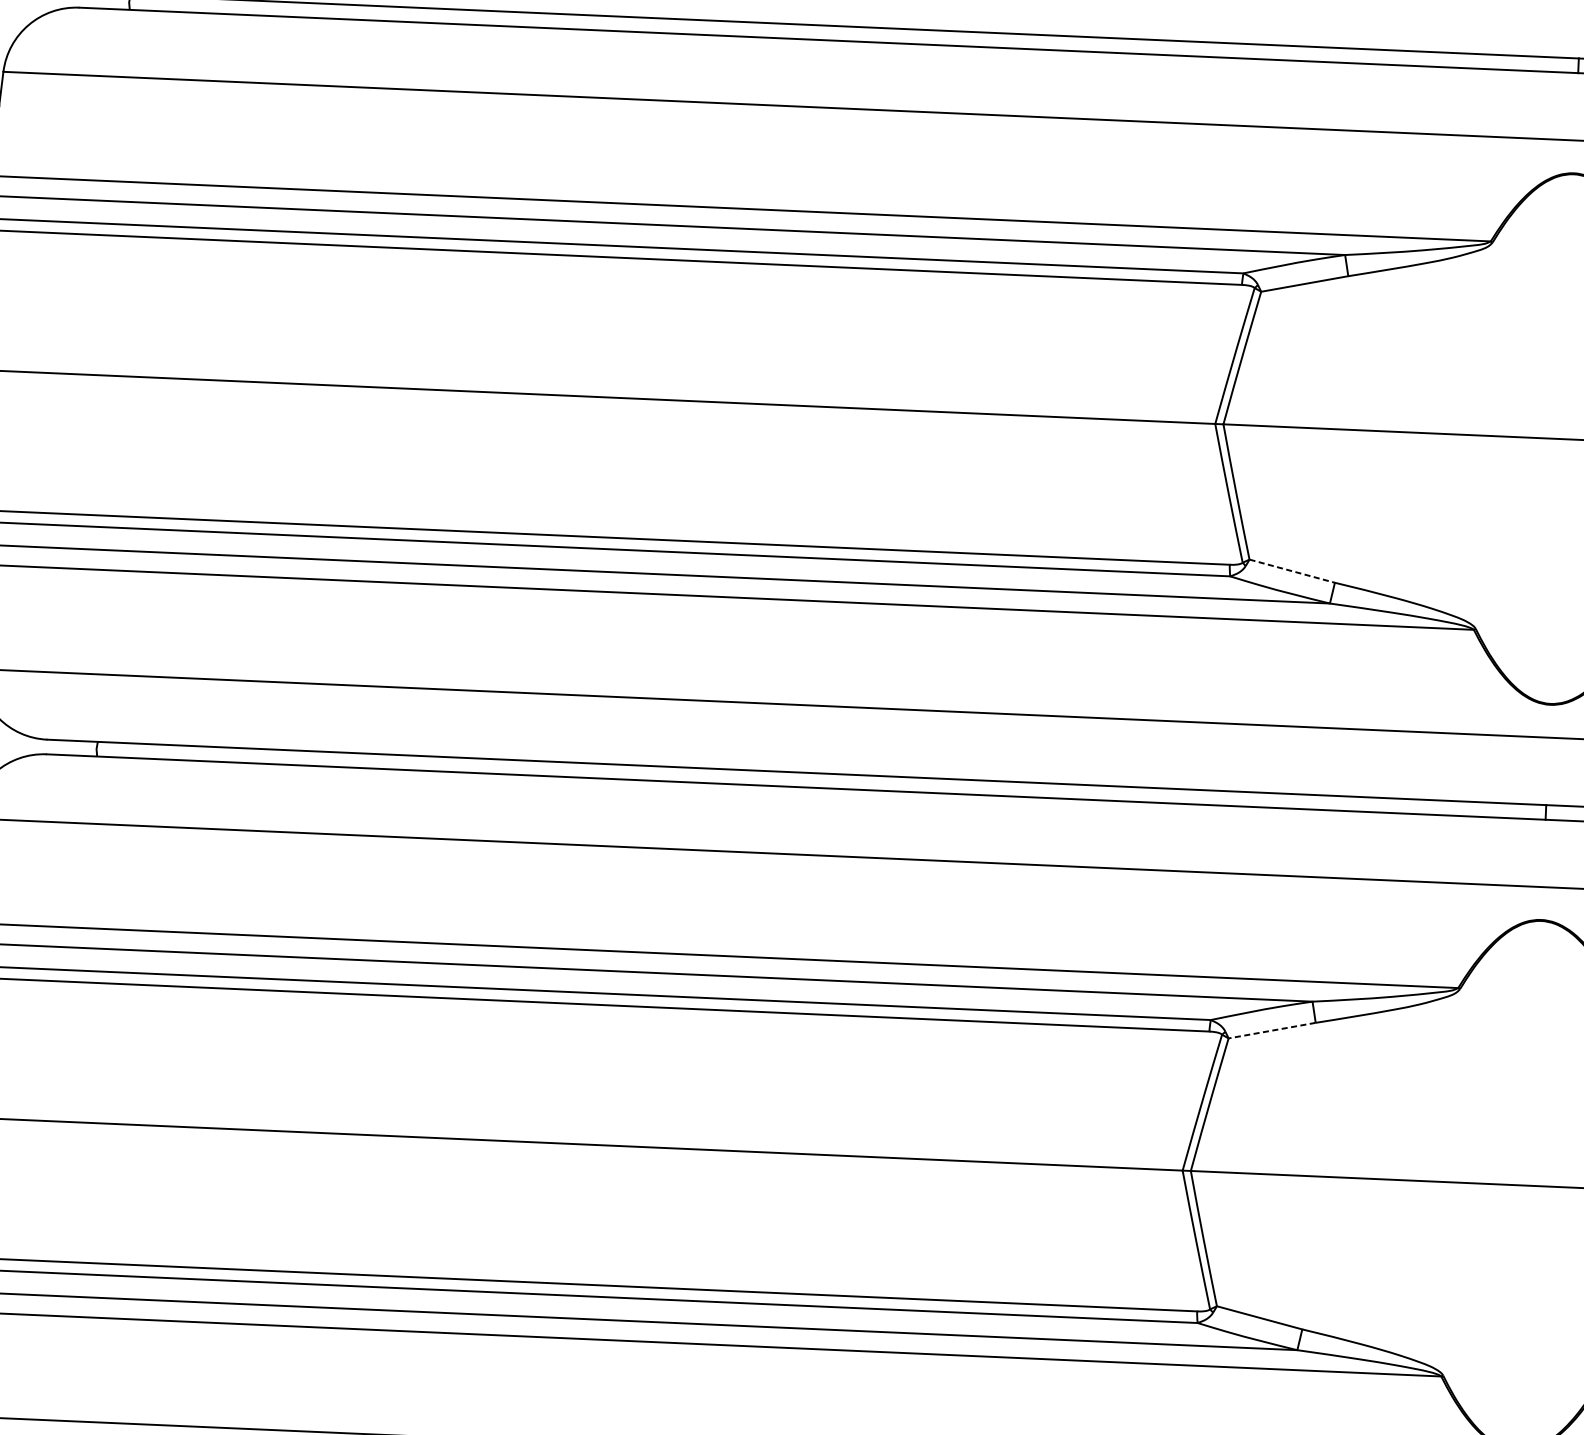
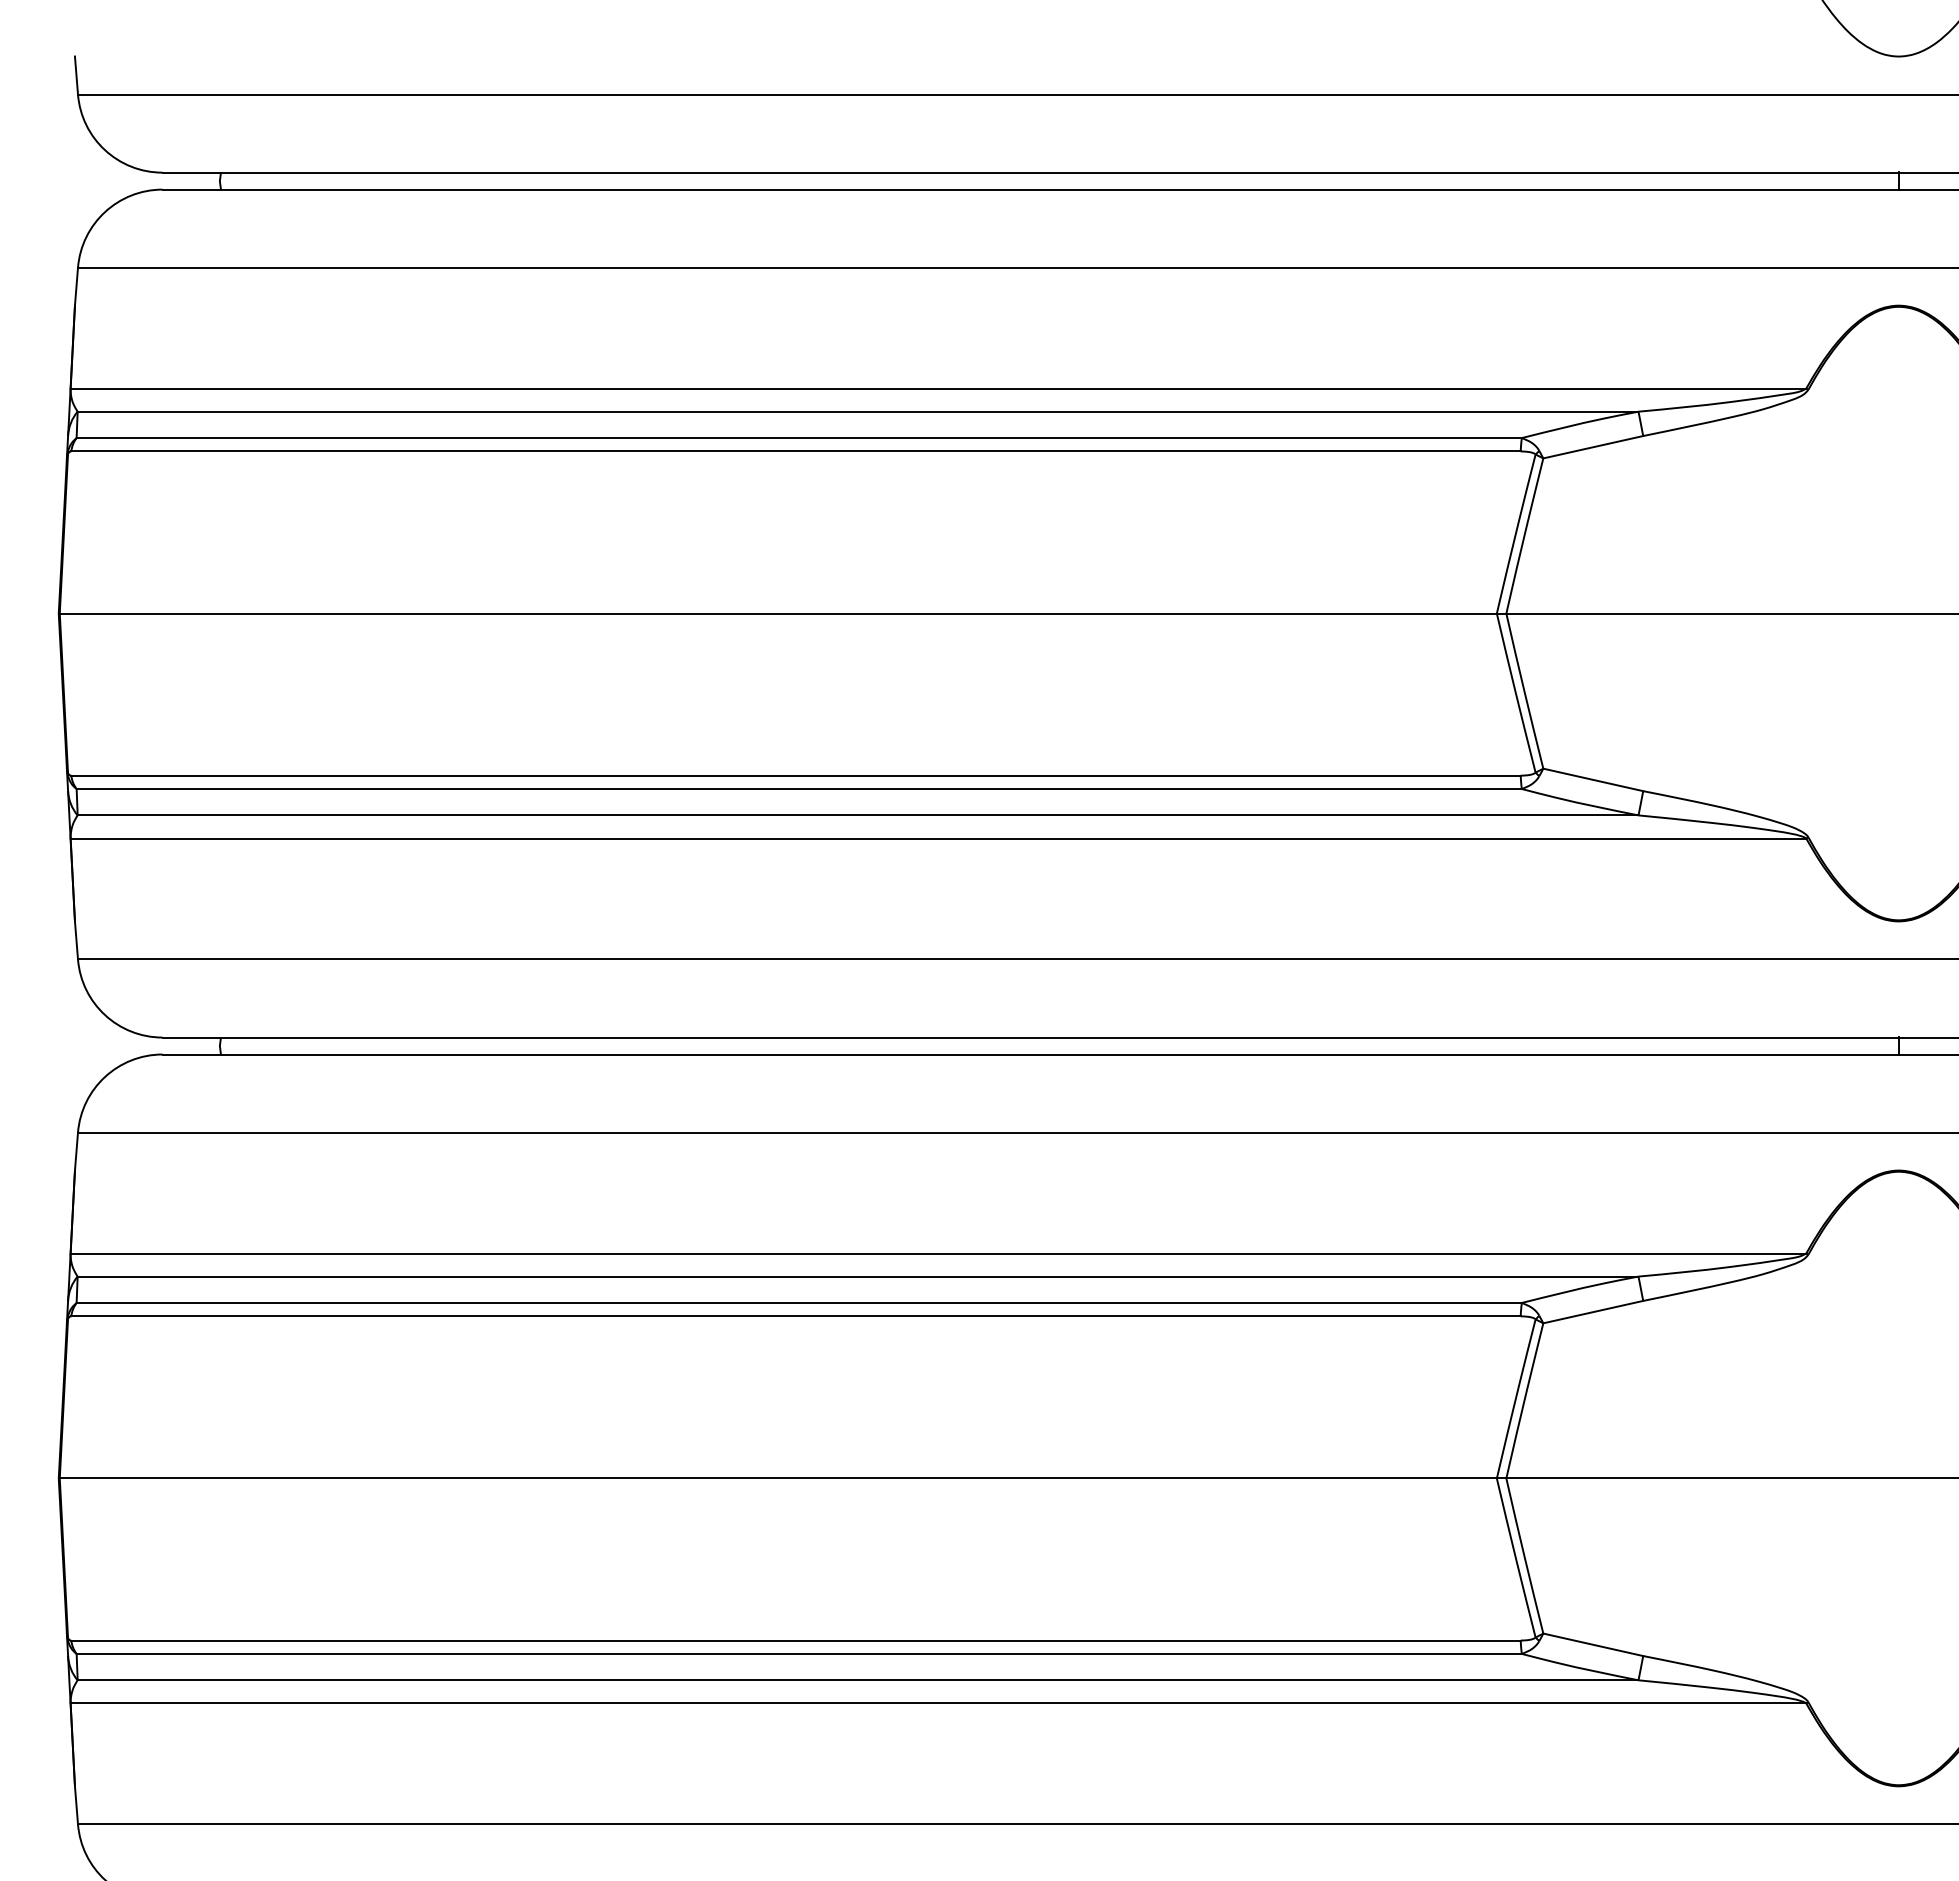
line: (1292, 571) -> (1593, 780), dashed -> solid
line: (1271, 1030) -> (1592, 1312), dashed -> solid

